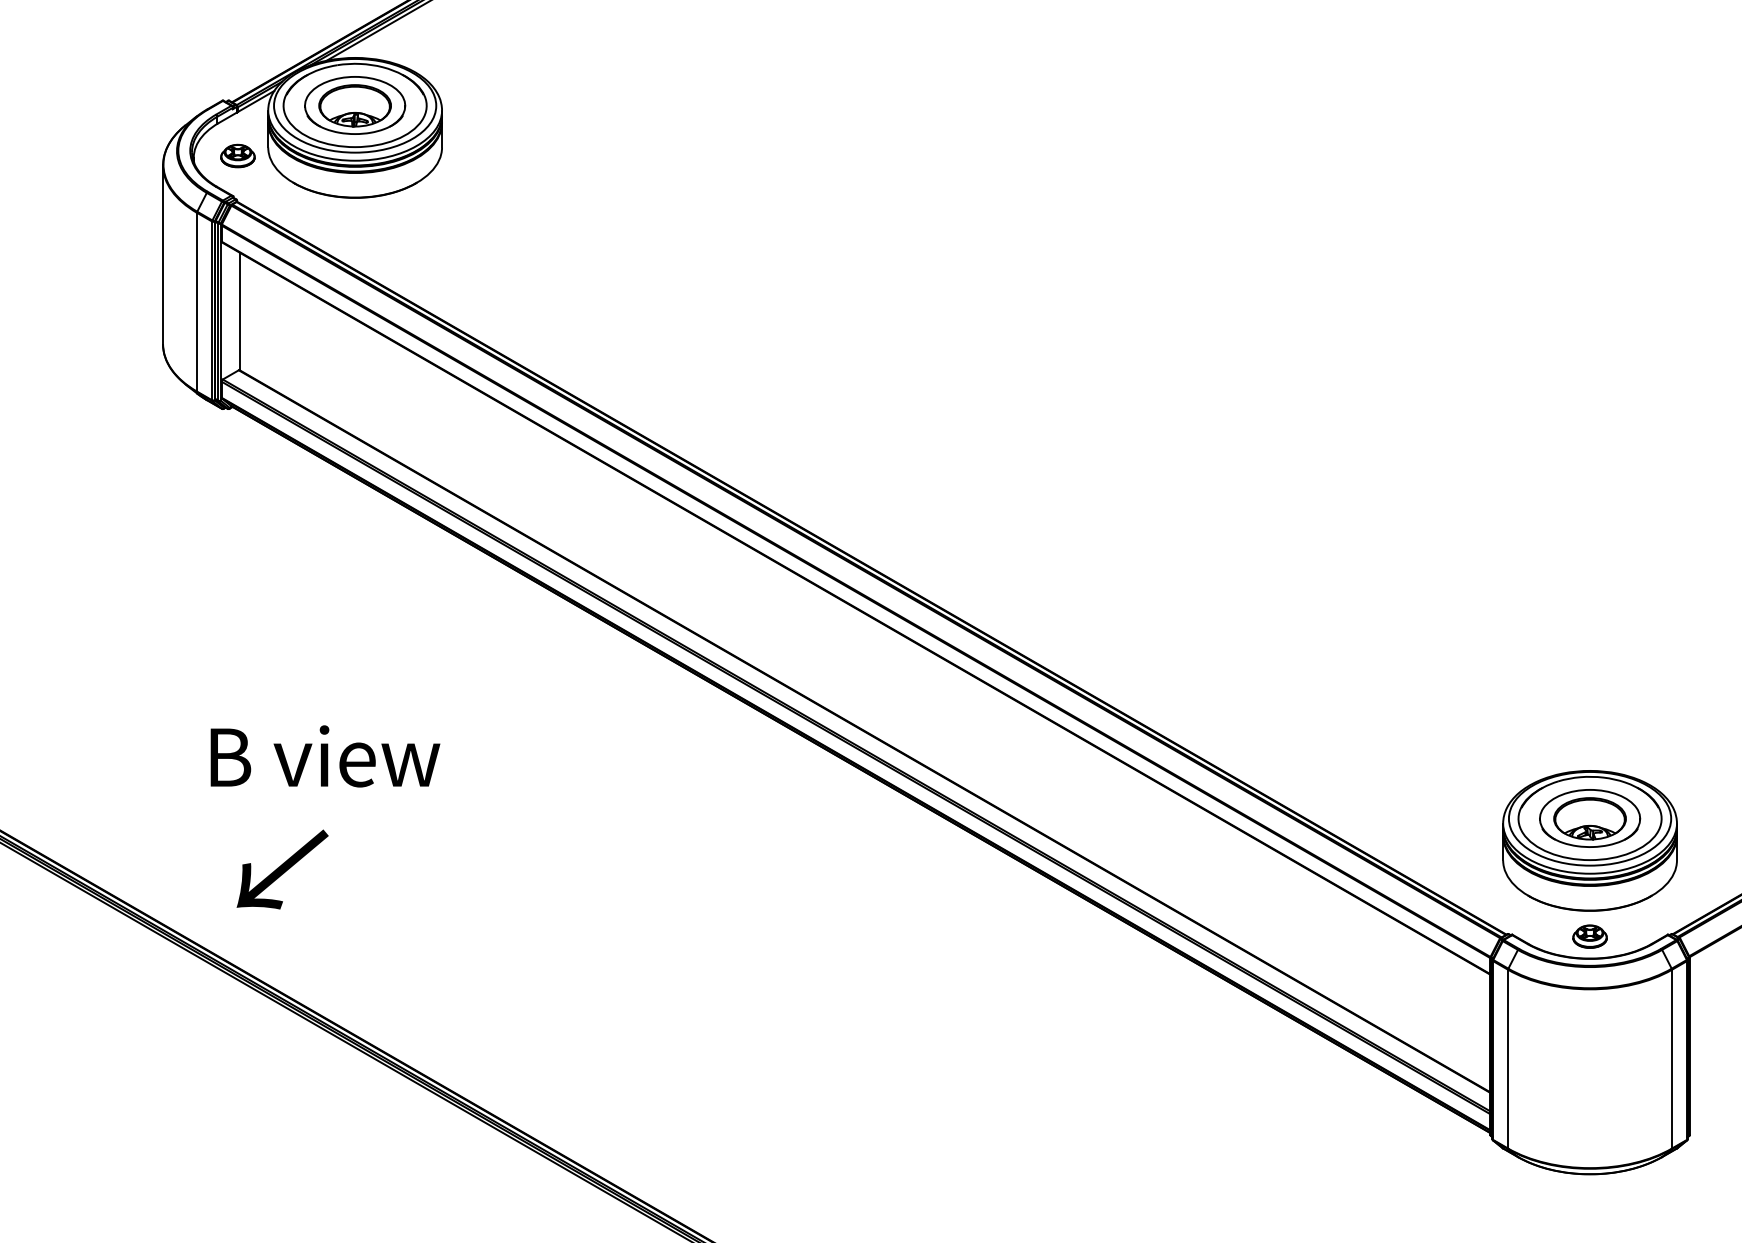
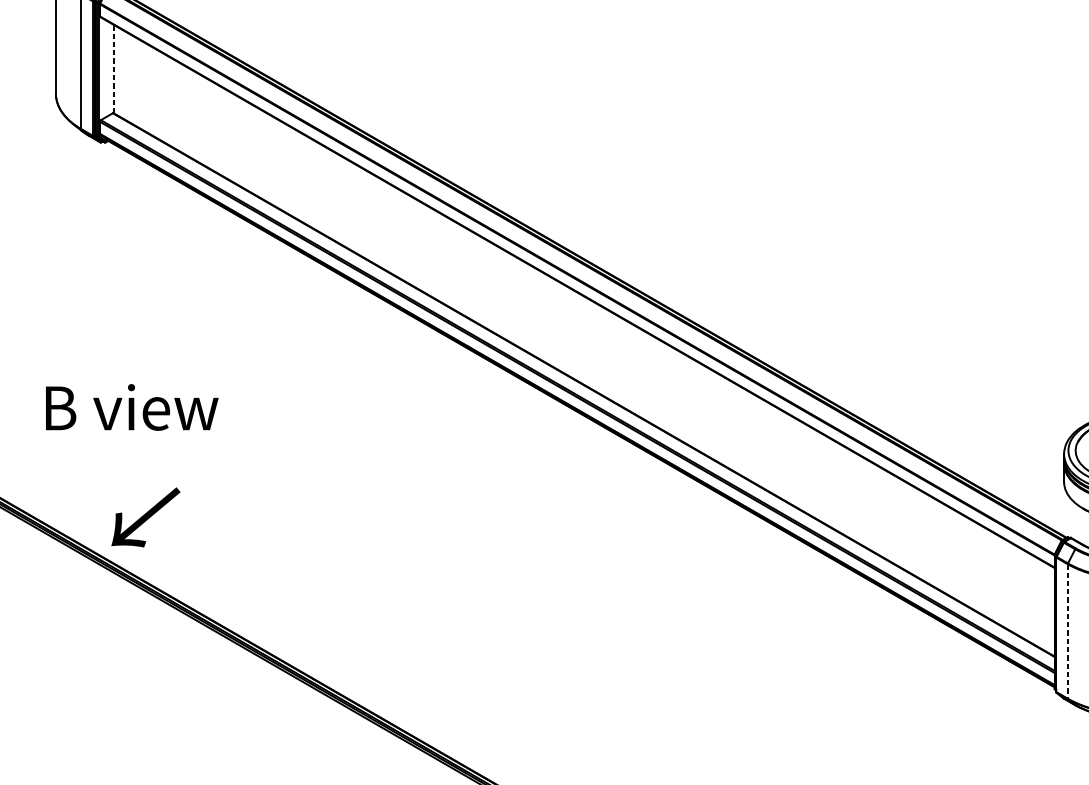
line: (240, 311) -> (114, 69), solid -> dashed
text: (325, 756) -> (132, 407), moved
text: (282, 869) -> (145, 517), moved
line: (1508, 1059) -> (1068, 631), solid -> dashed

